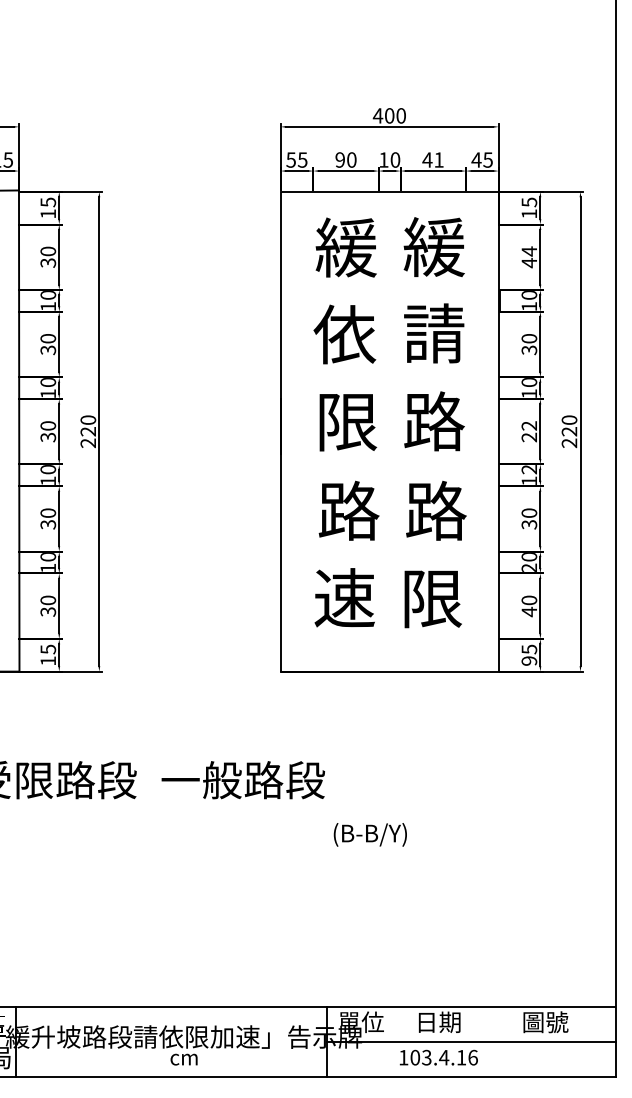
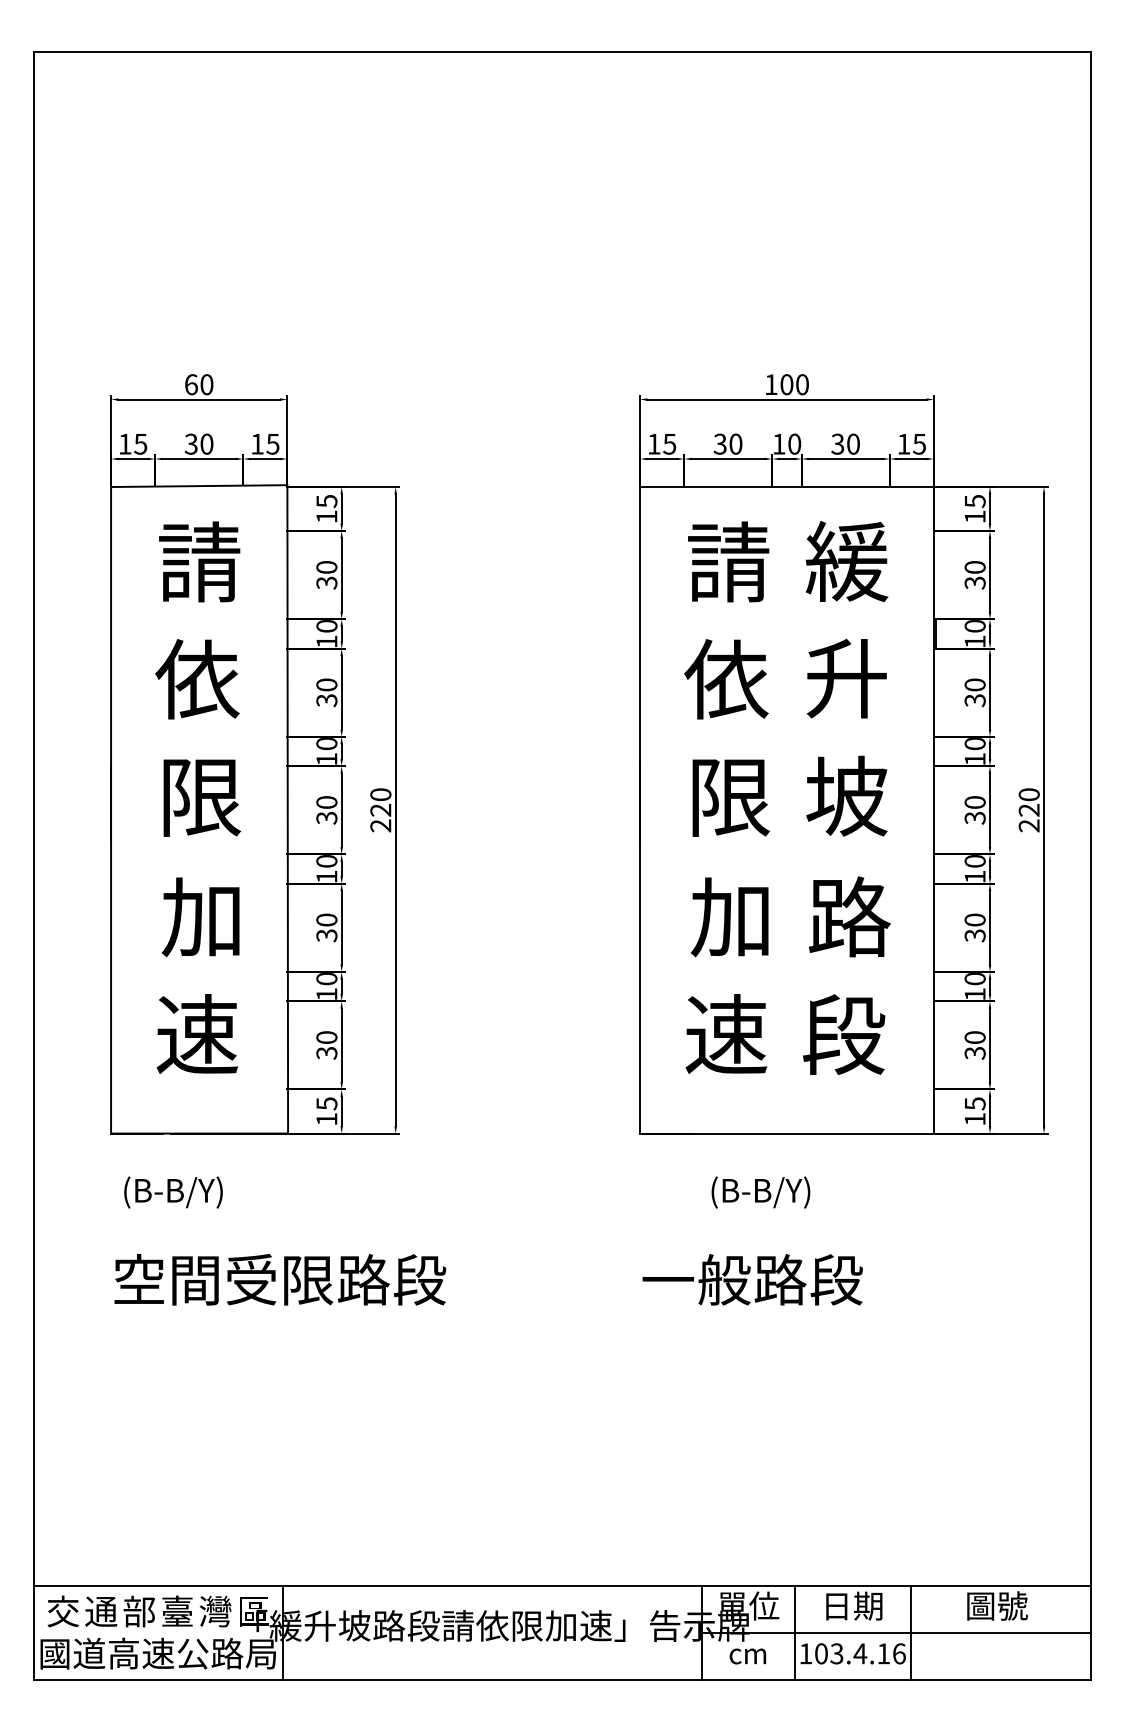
text: (378, 115) -> (771, 384), 400 -> 100
text: (432, 159) -> (844, 443), 41 -> 30
text: (290, 160) -> (653, 444), 55 -> 15
text: (339, 160) -> (719, 444), 90 -> 30
text: (476, 160) -> (903, 444), 45 -> 15
text: (346, 247) -> (728, 561), 緩 -> 請
text: (528, 257) -> (974, 575), 44 -> 30
text: (433, 333) -> (846, 677), 請 -> 升
text: (434, 420) -> (847, 795), 路 -> 坡
text: (528, 431) -> (974, 810), 22 -> 30
text: (528, 469) -> (974, 861), 12 -> 10
text: (348, 510) -> (731, 916), 路 -> 加
text: (528, 567) -> (974, 993), 20 -> 10
text: (432, 598) -> (844, 1034), 限 -> 段
text: (528, 612) -> (974, 1053), 40 -> 30
text: (528, 661) -> (974, 1119), 95 -> 15
text: (243, 779) -> (752, 1279), moved
text: (370, 834) -> (760, 1192), moved
line: (395, 1042) -> (794, 1633), added
line: (481, 1042) -> (910, 1633), added
text: (183, 1059) -> (747, 1656), moved

